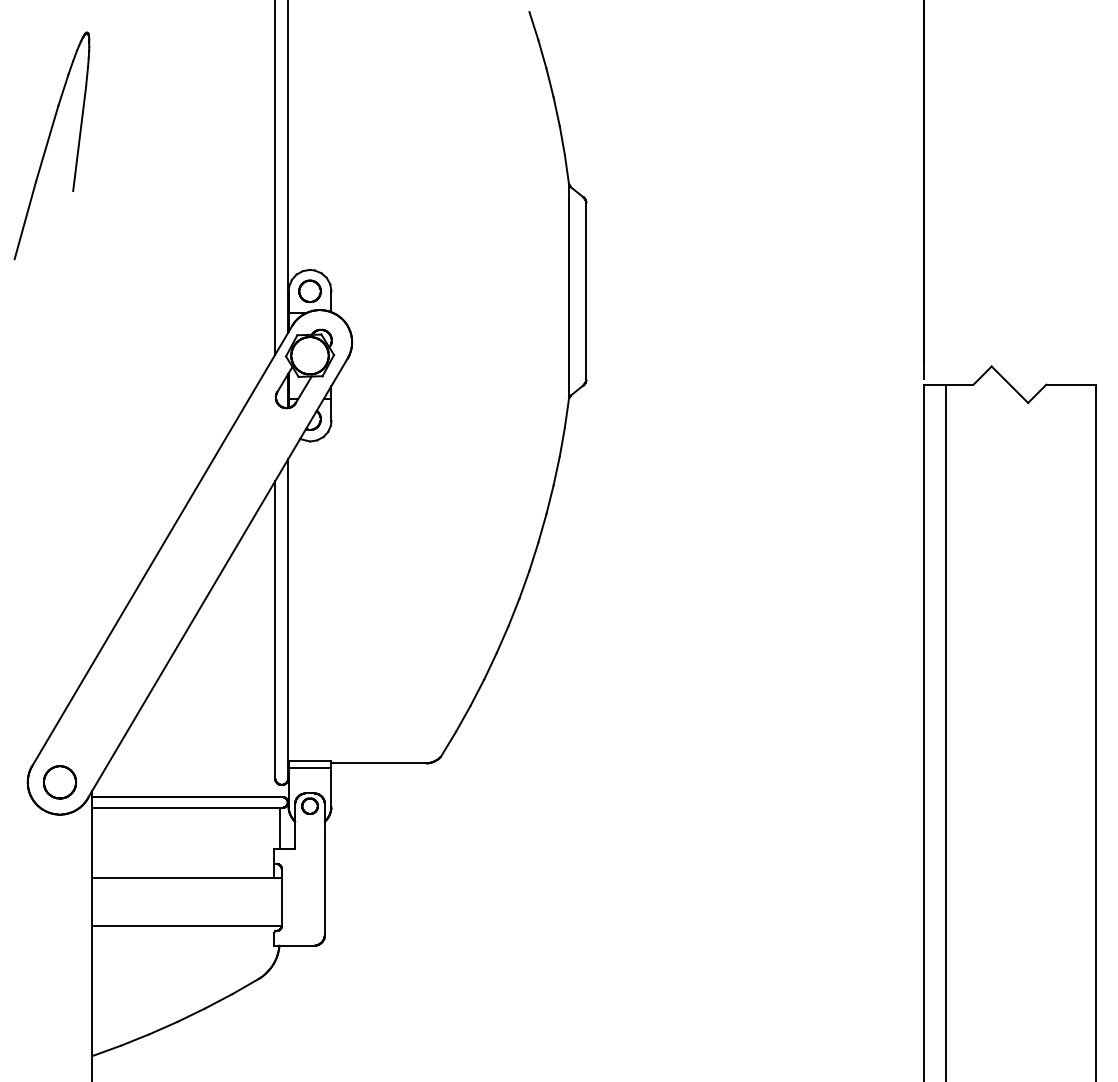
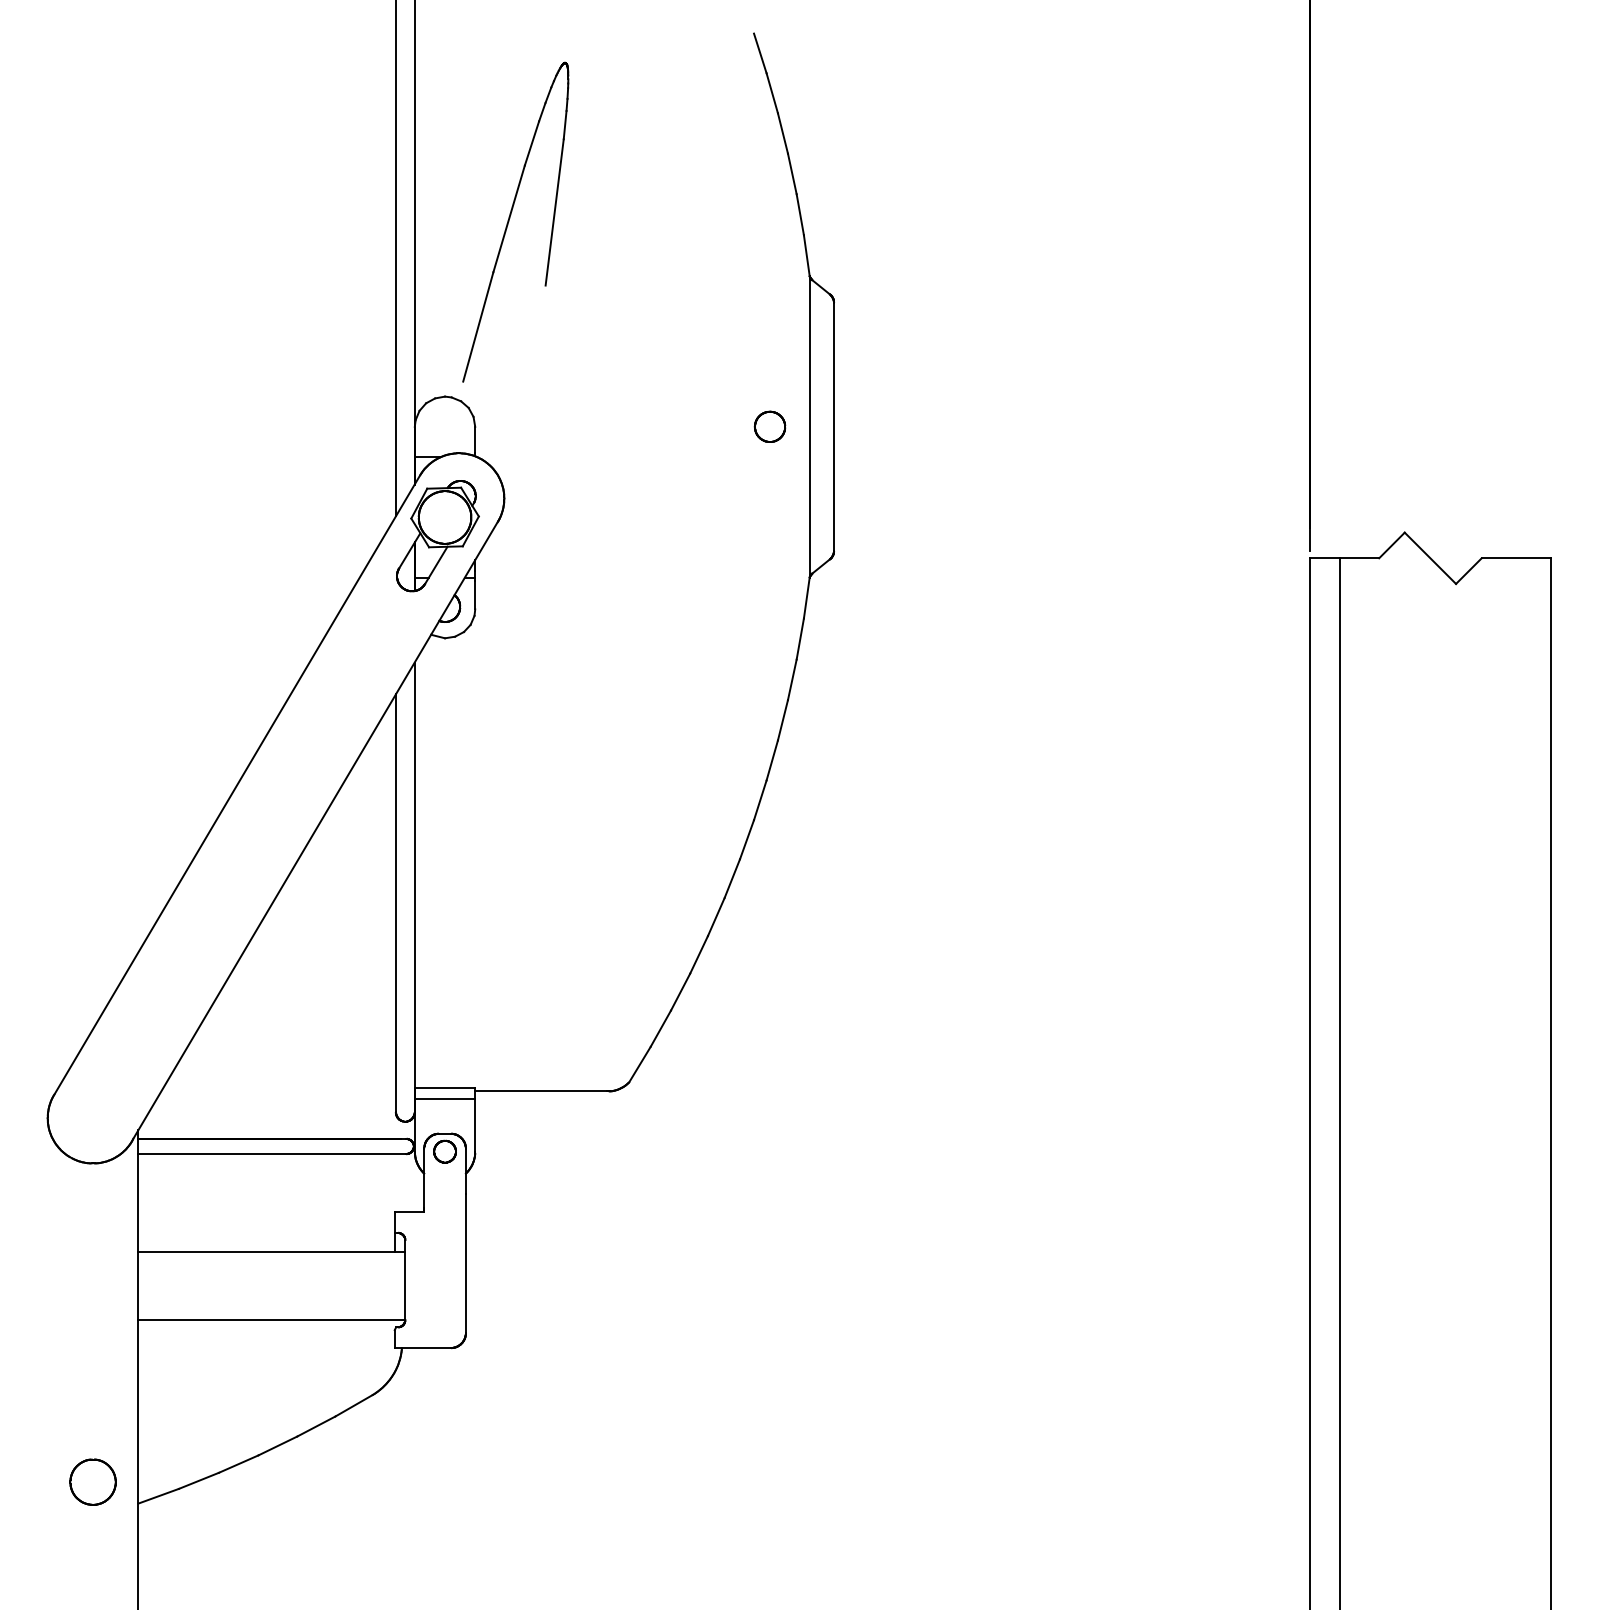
part: (51, 145) -> (515, 221), moved
part: (309, 291) -> (769, 426), moved
part: (59, 781) -> (92, 1481), moved
line: (279, 828) -> (402, 1183), removed

